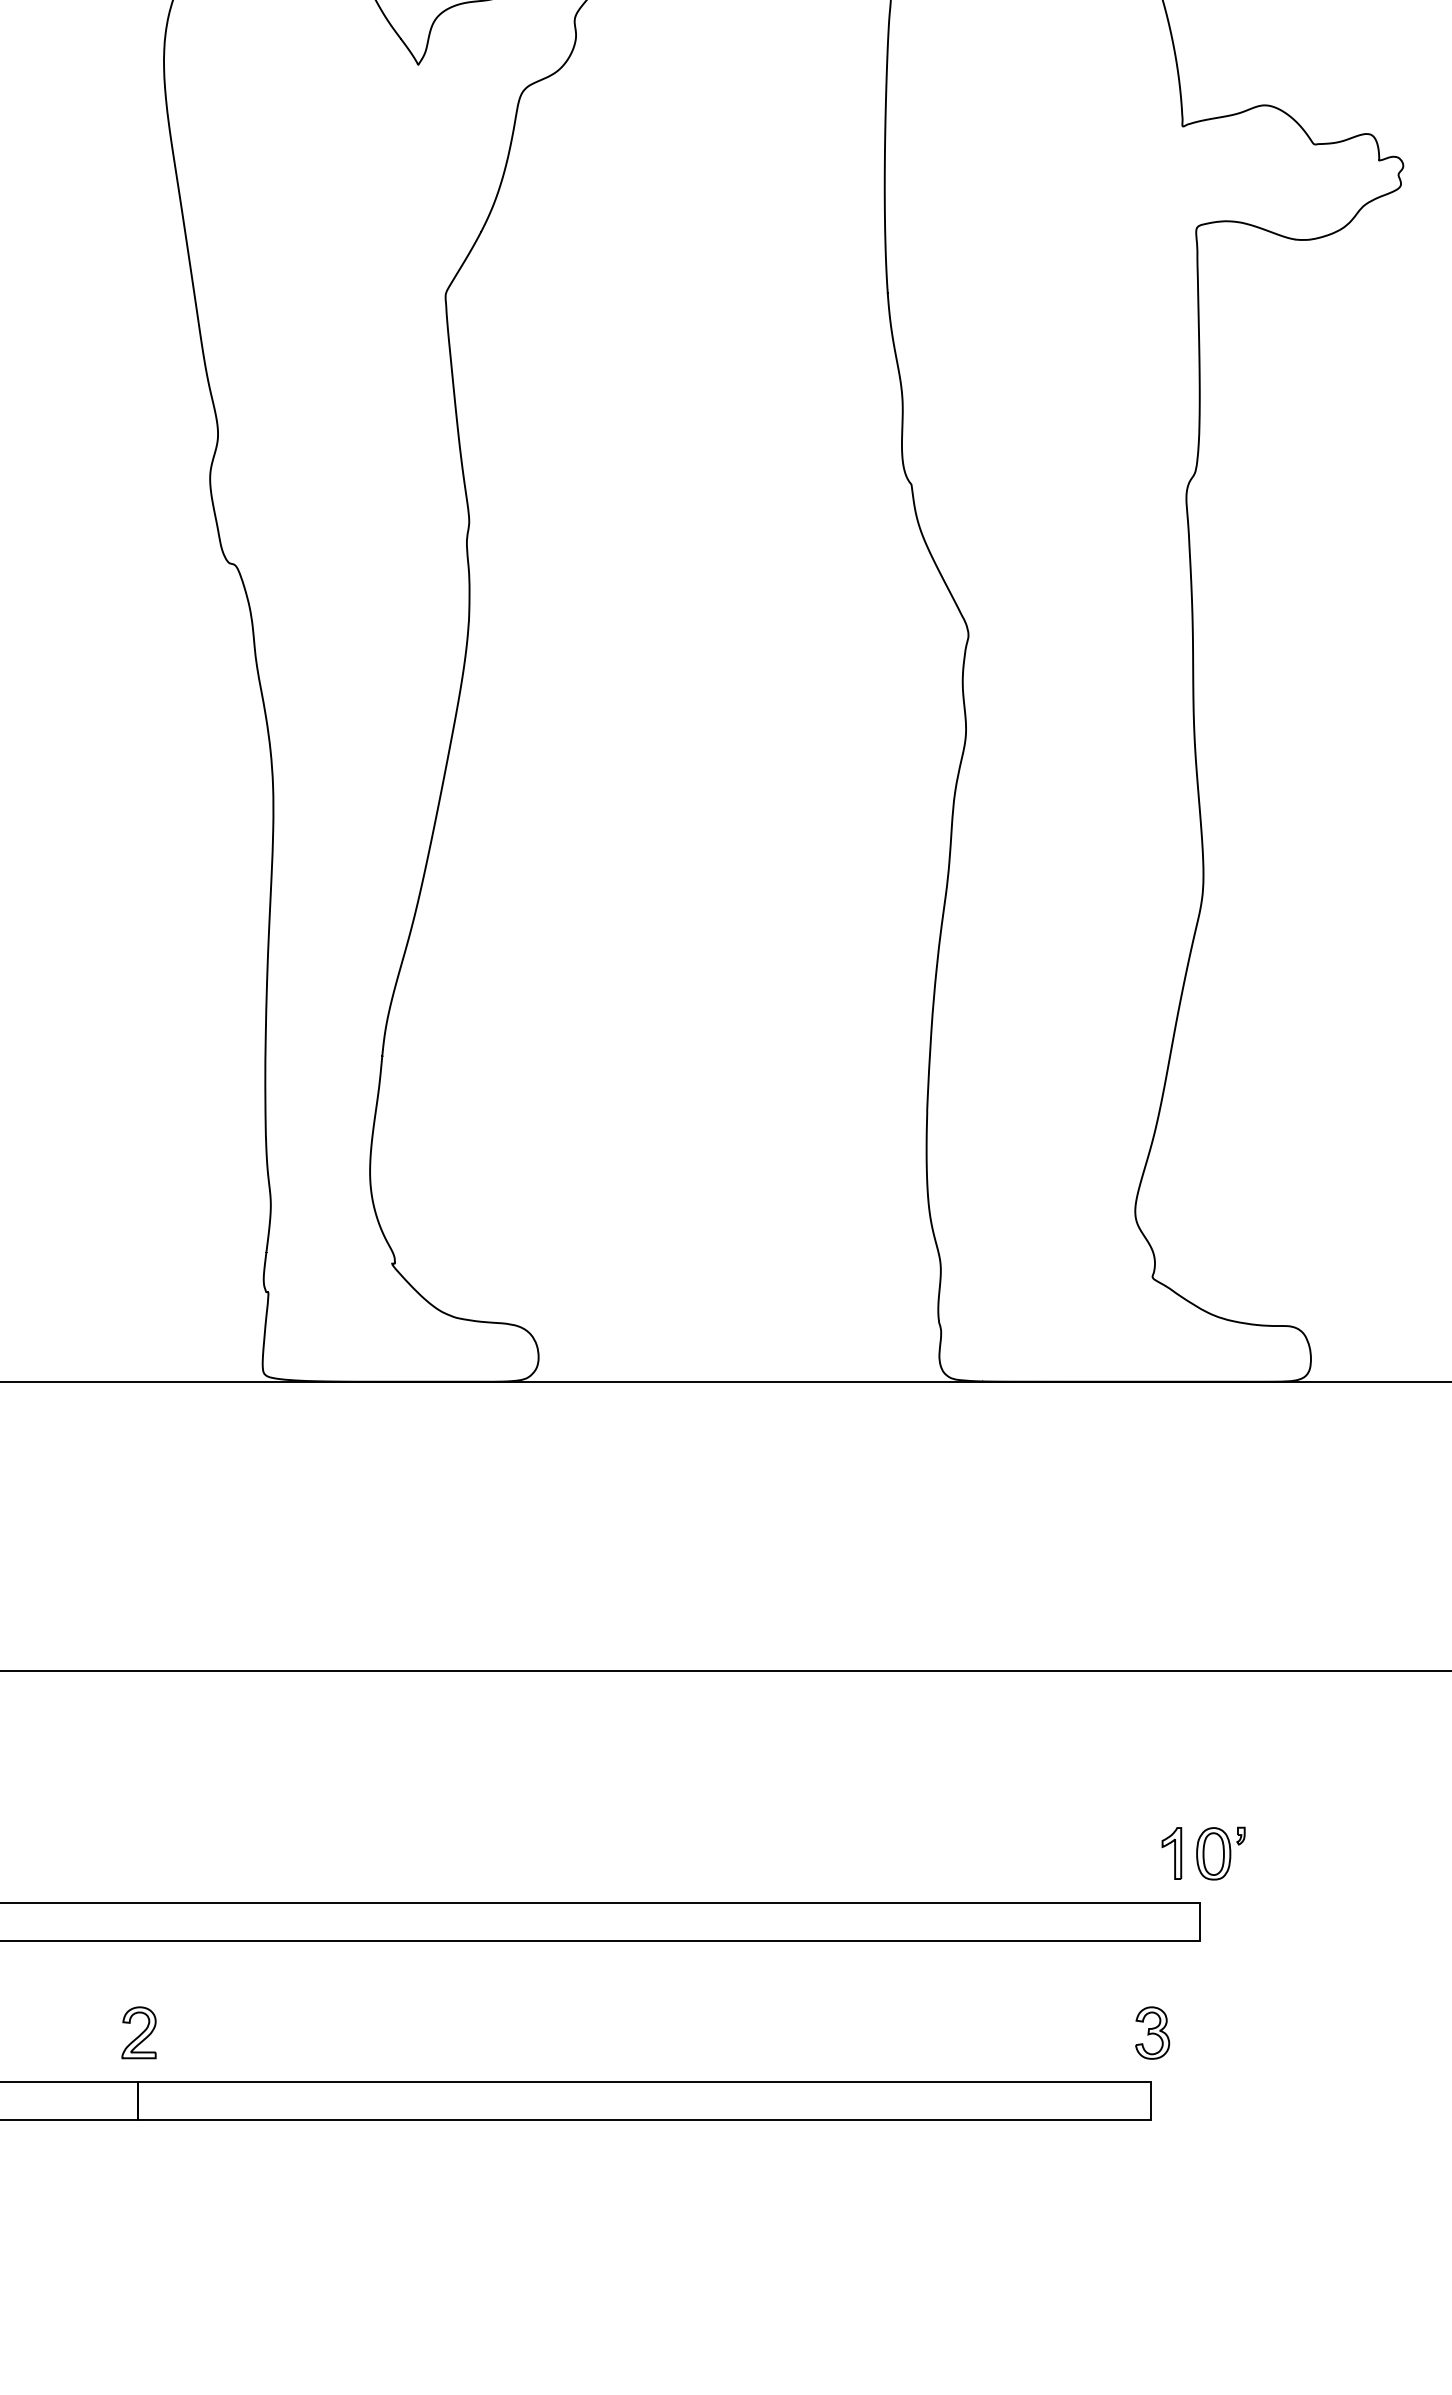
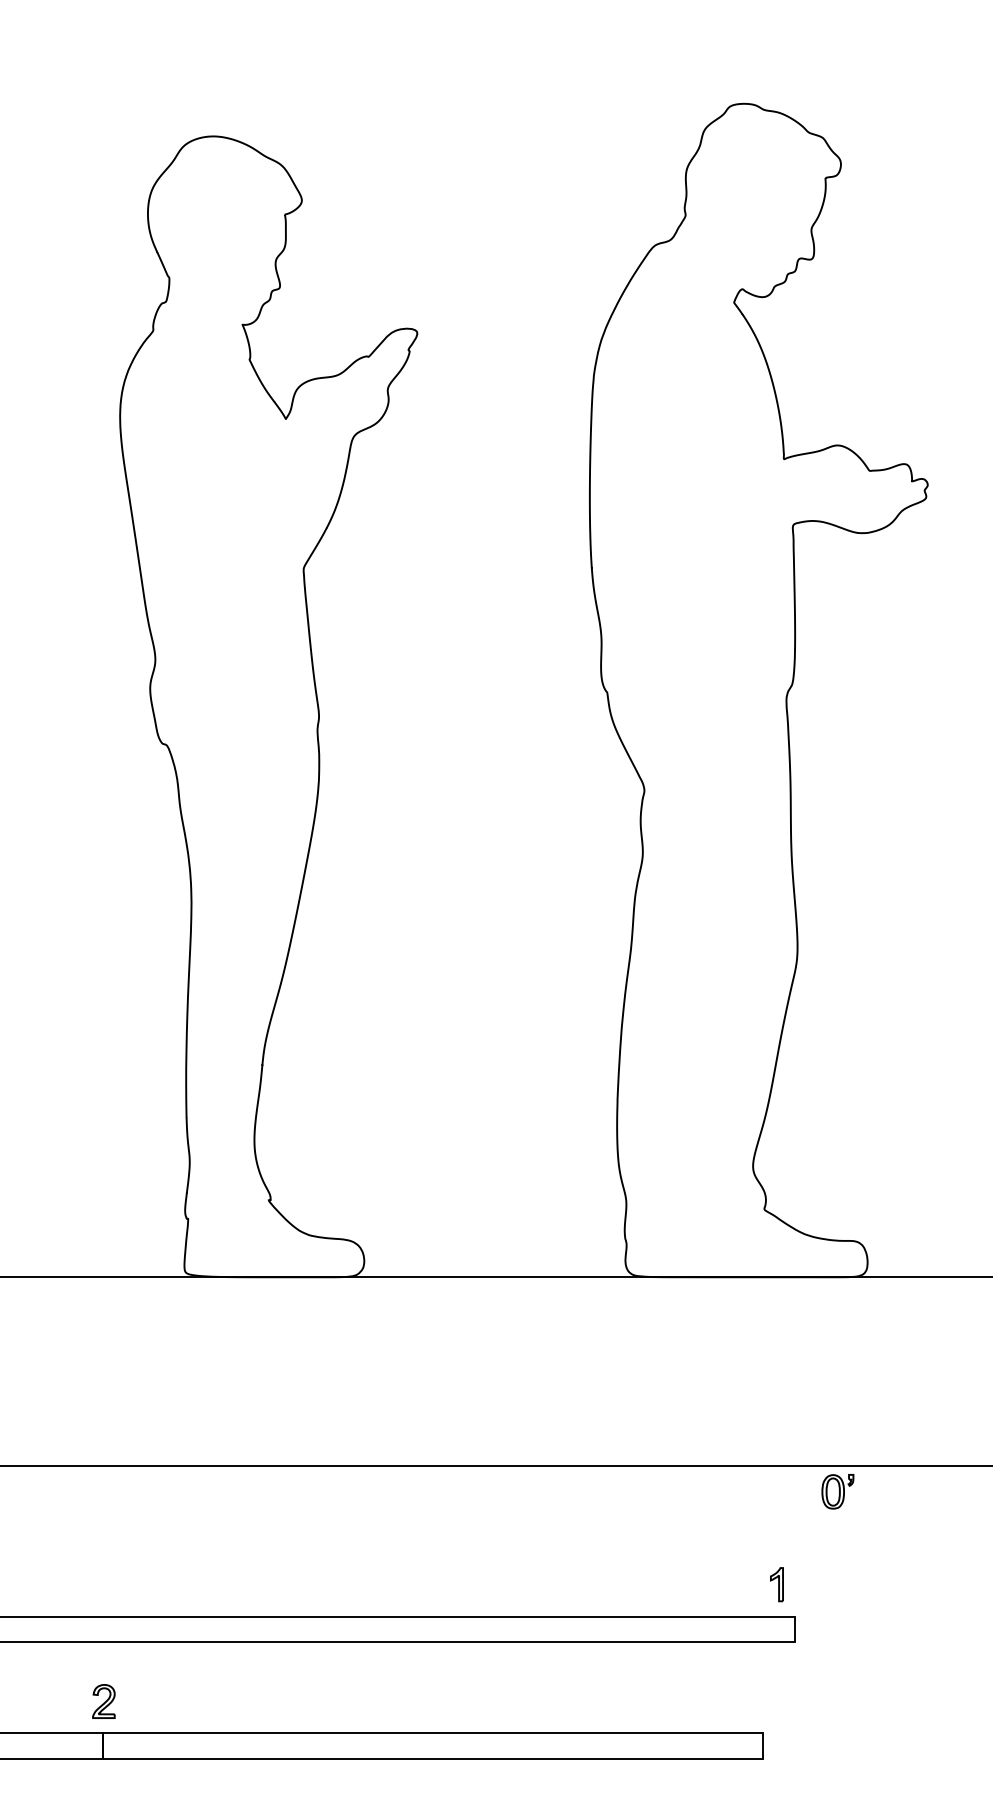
part: (1220, 1853) -> (837, 1491), moved
part: (1152, 2032) -> (764, 1701), removed

